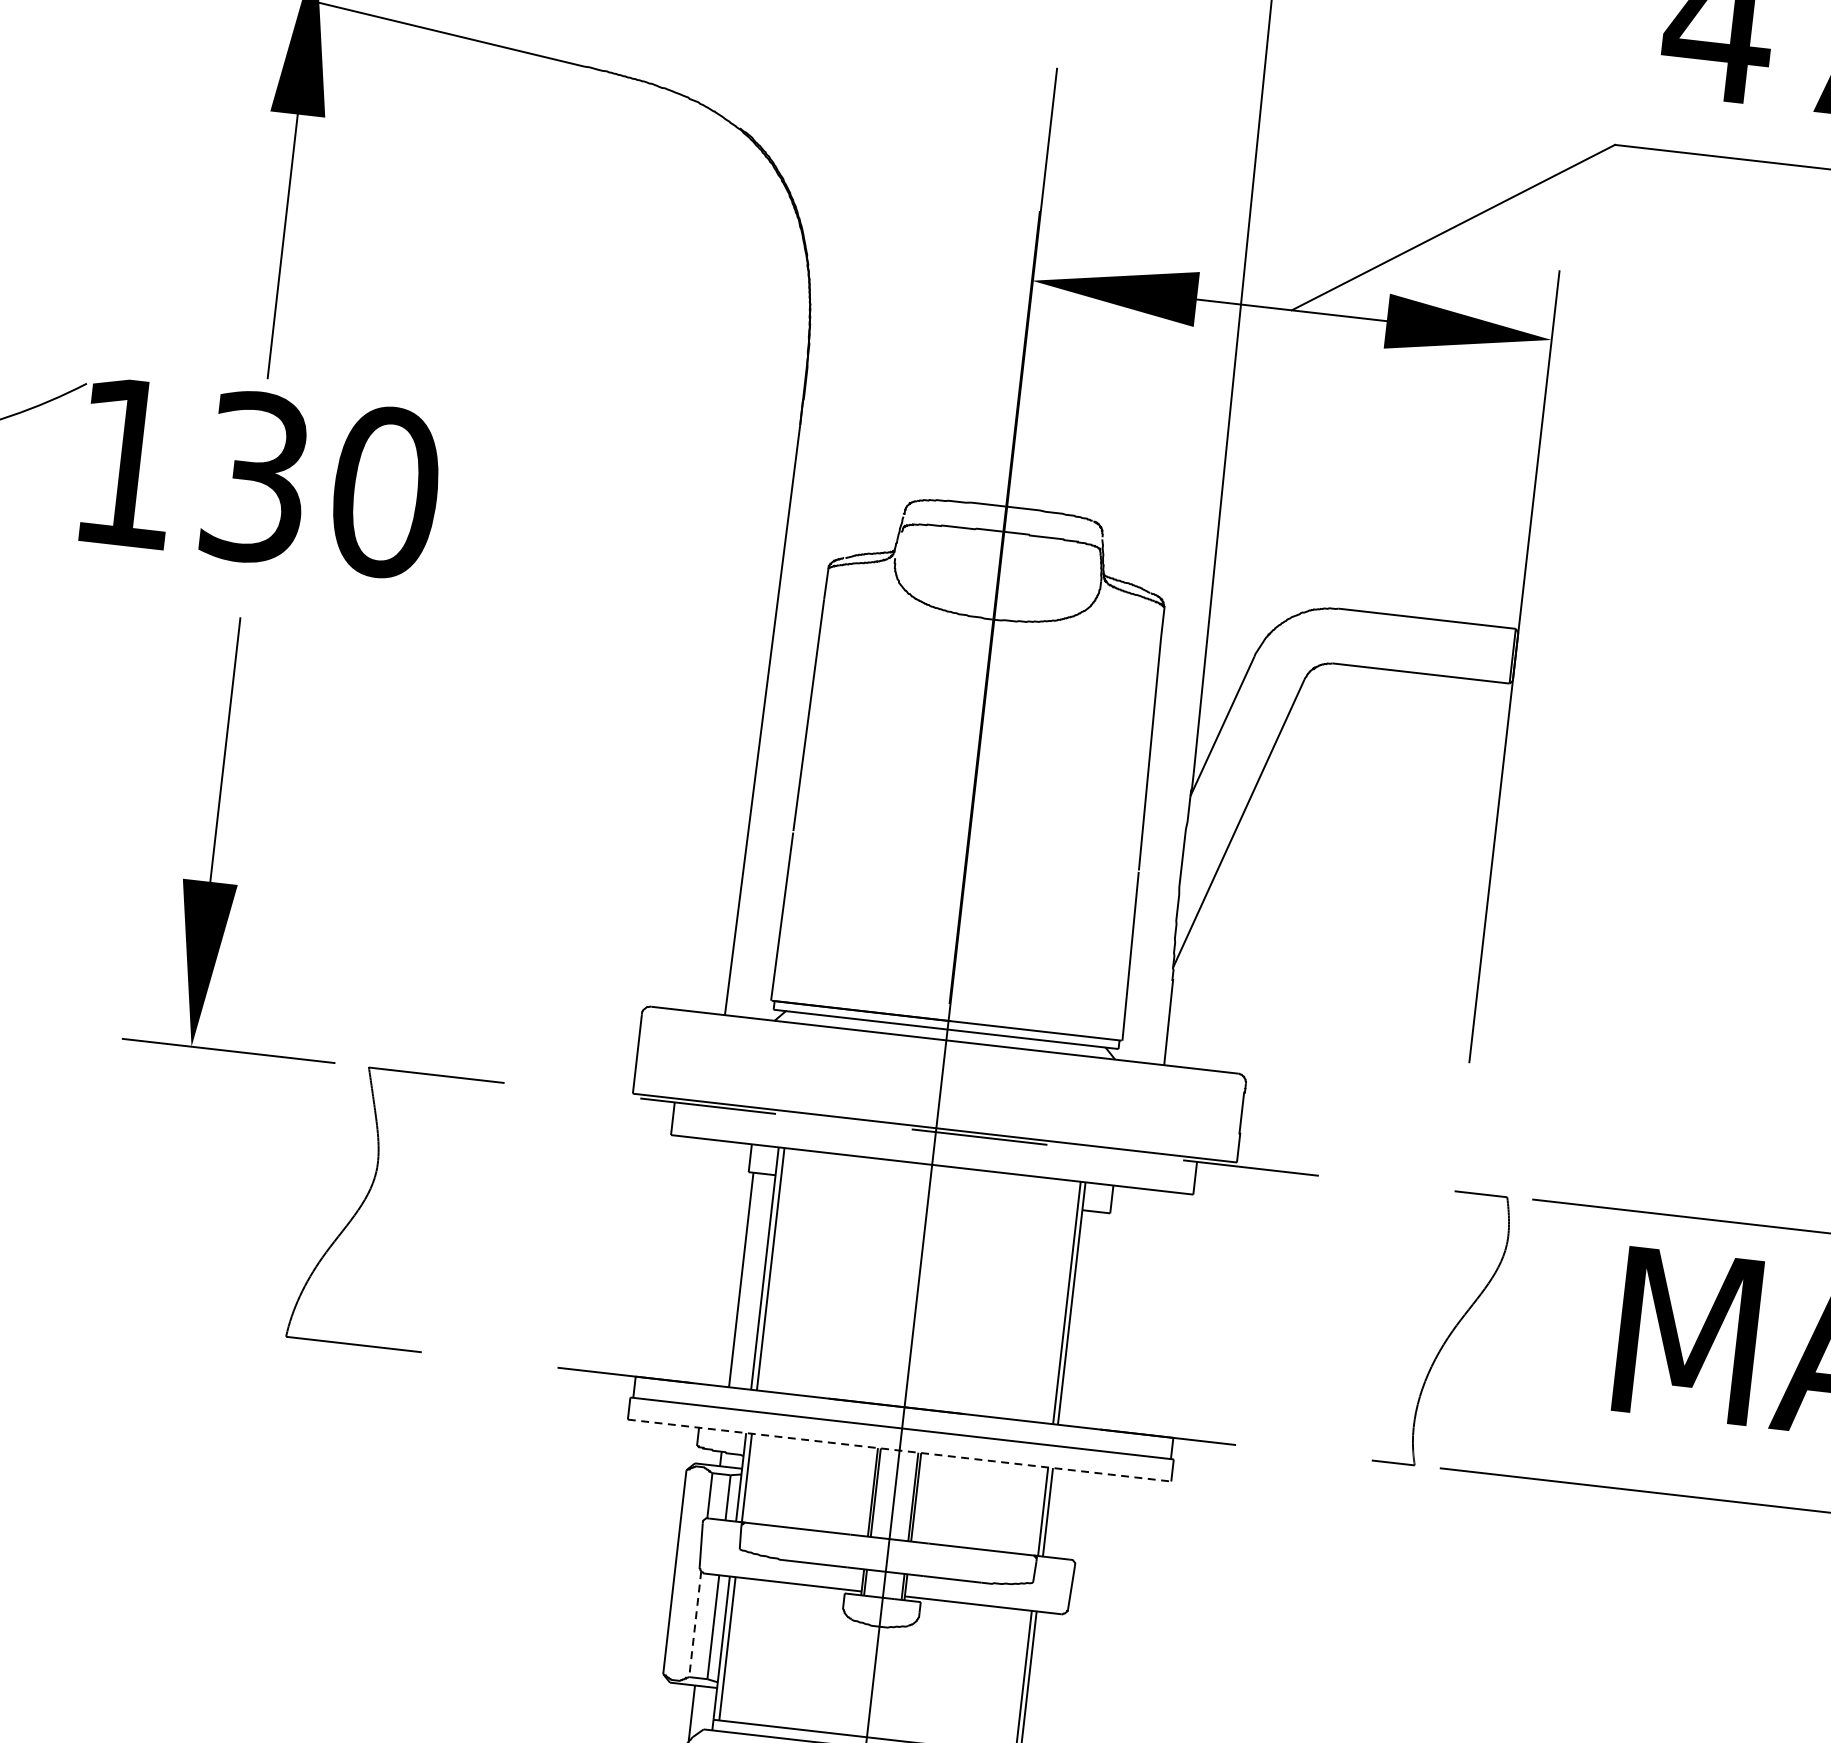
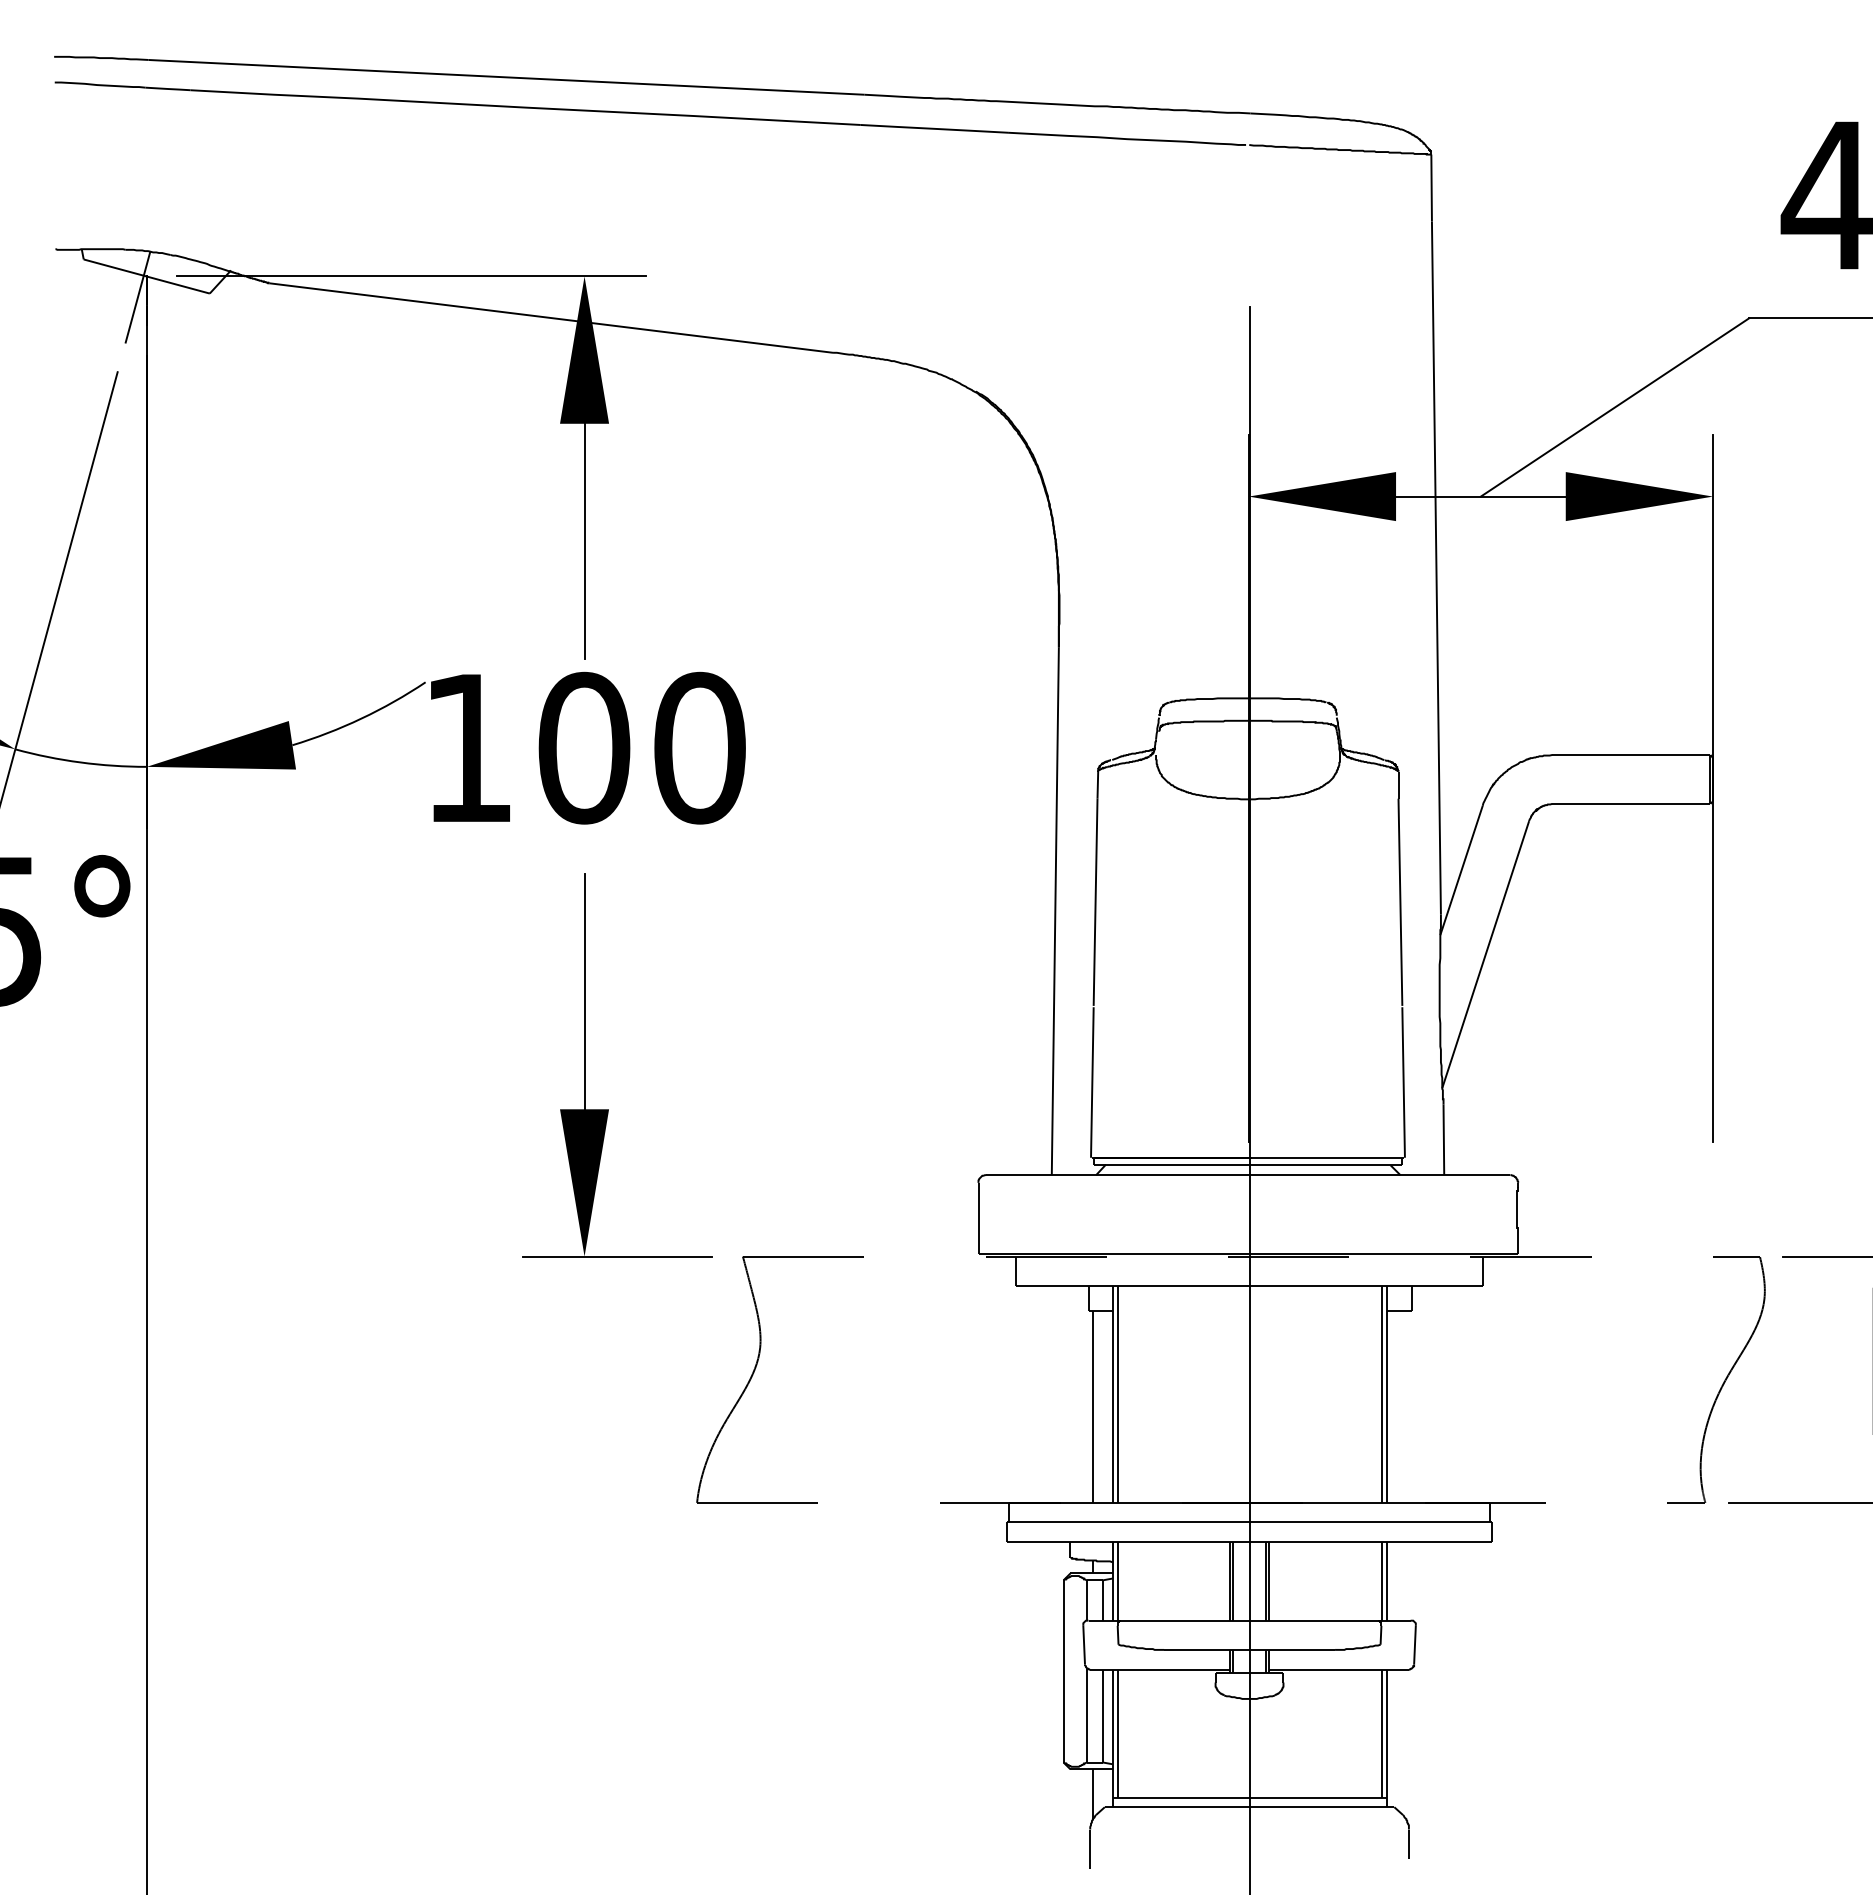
text: (256, 476) -> (584, 747), 130 -> 100
line: (899, 1450) -> (1249, 1541), dashed -> solid
line: (694, 1624) -> (1086, 1715), dashed -> solid

